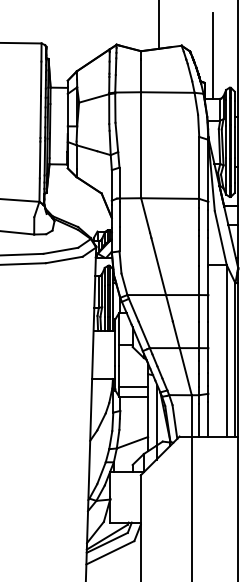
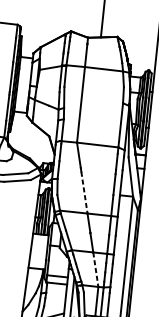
line: (213, 55) -> (139, 46), removed
line: (158, 267) -> (84, 193), solid -> dashed
line: (185, 372) -> (95, 270), solid -> dashed

